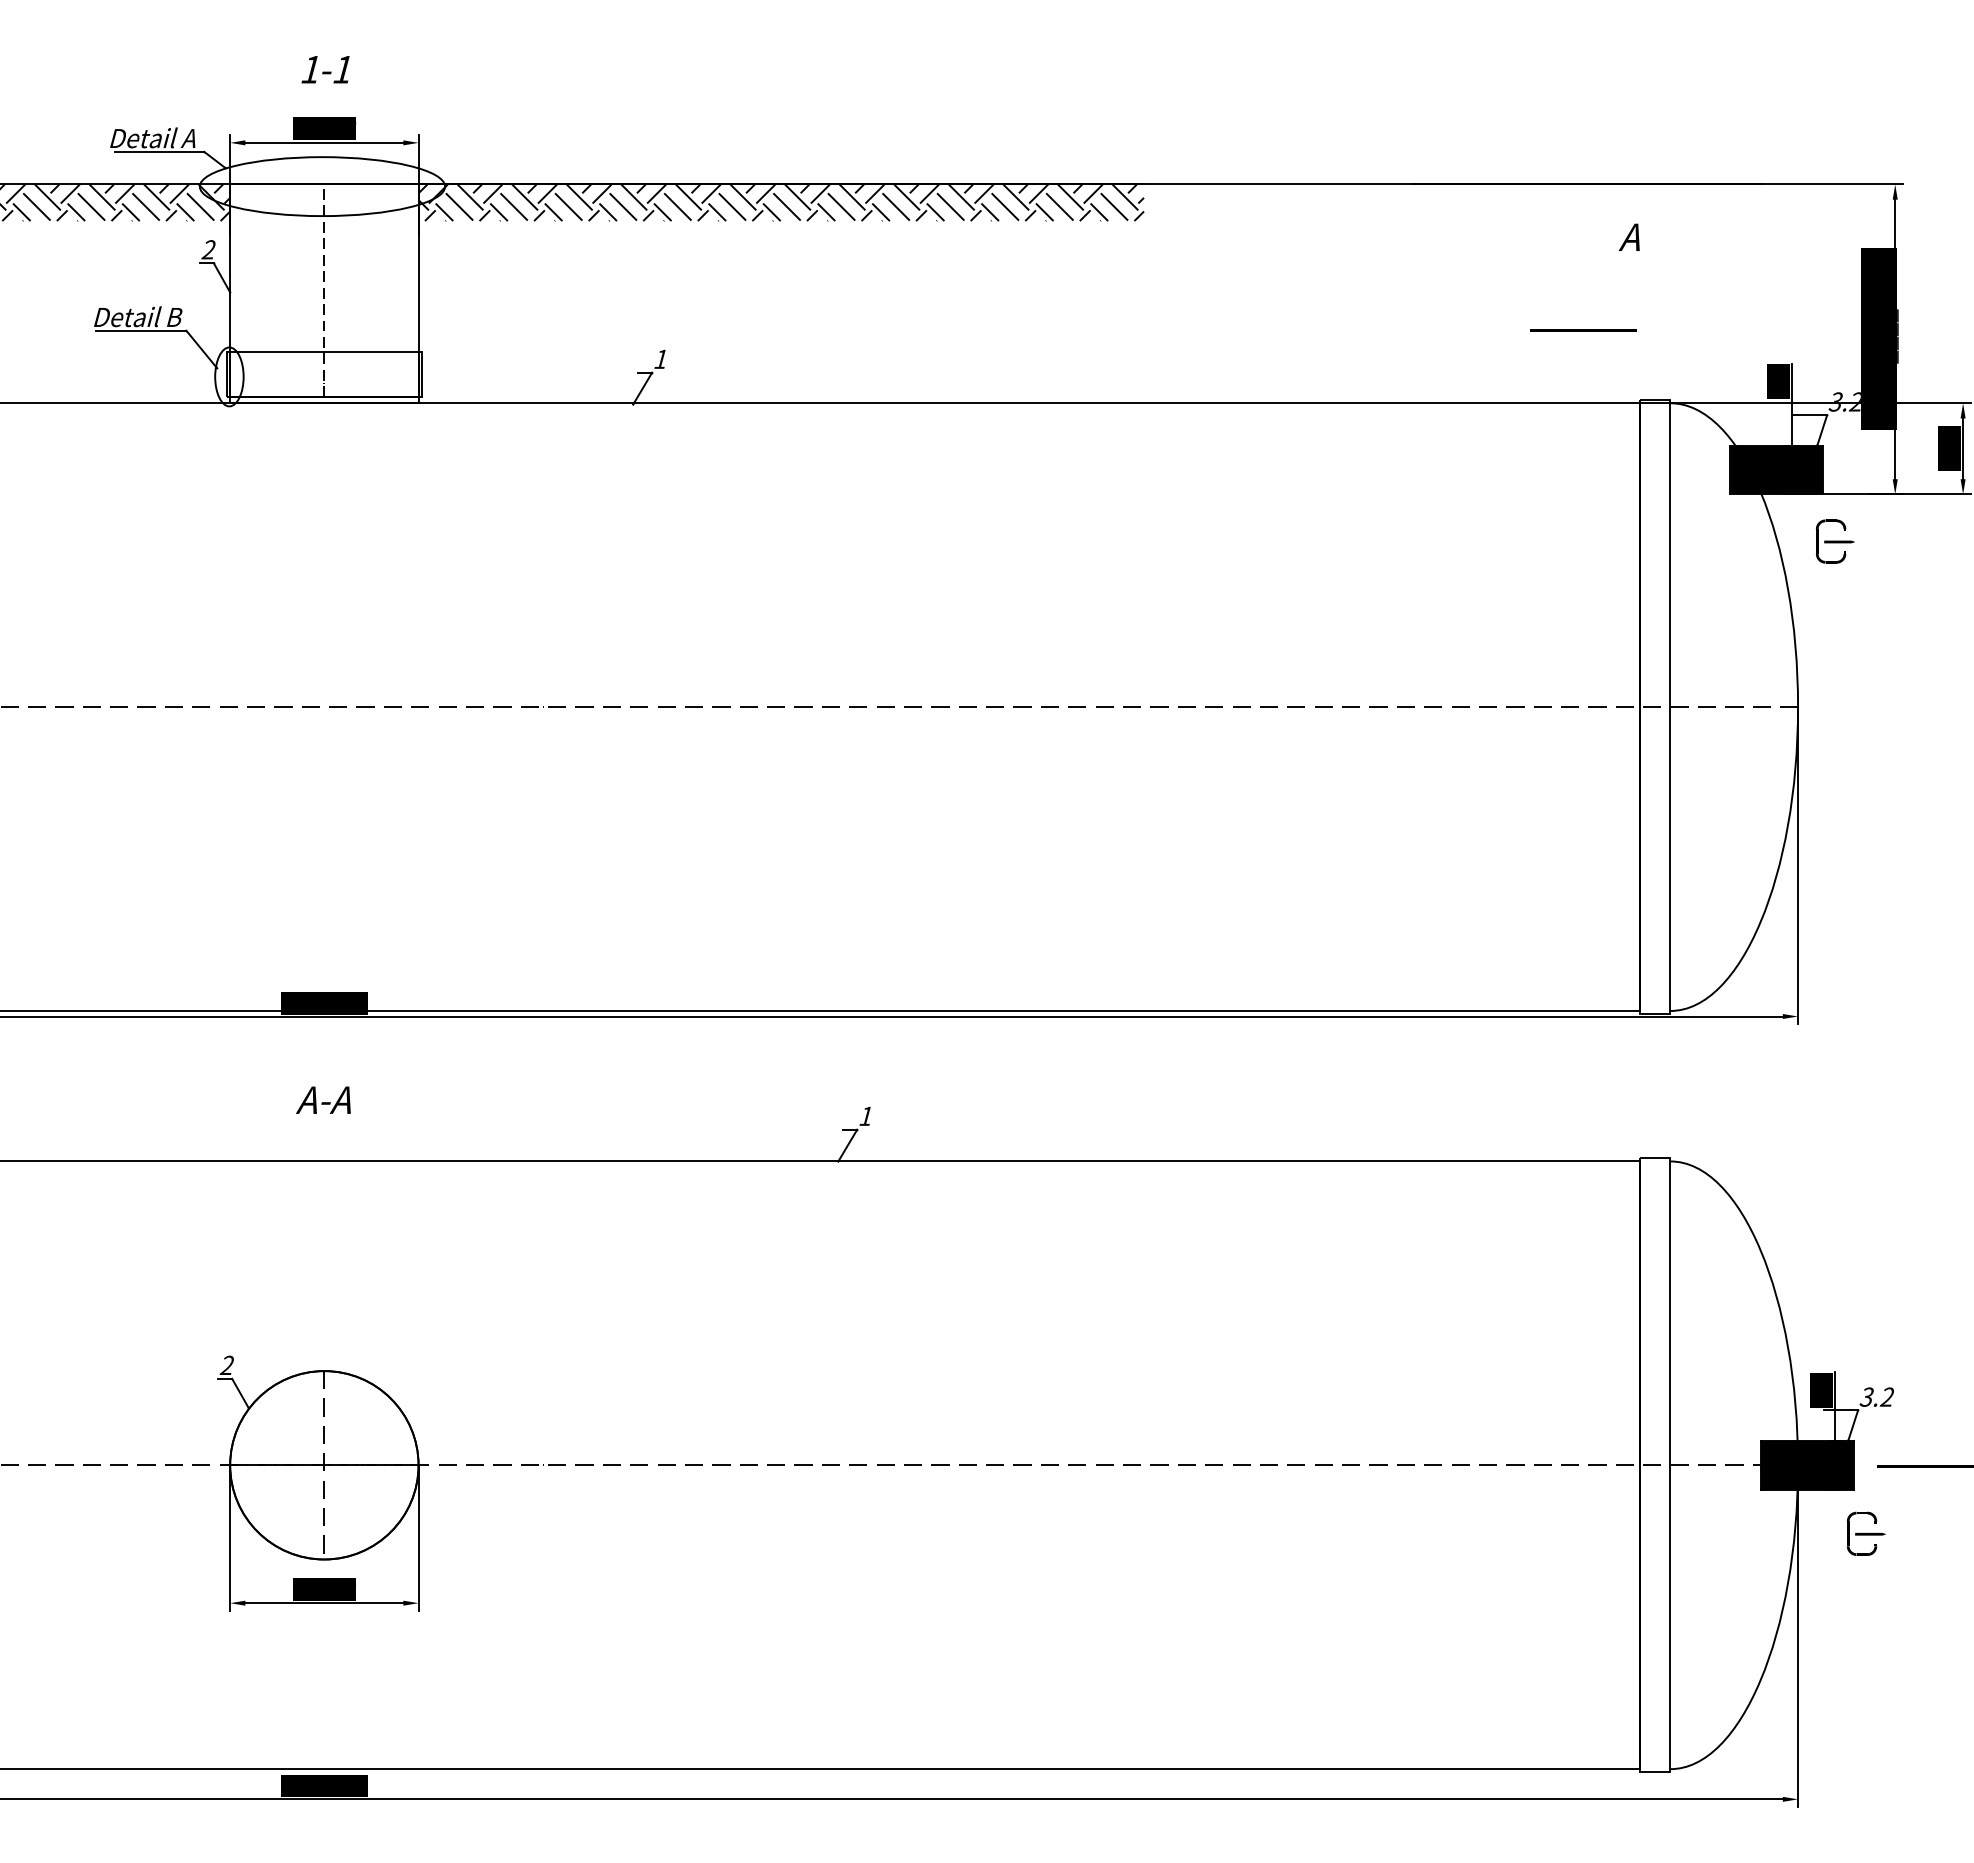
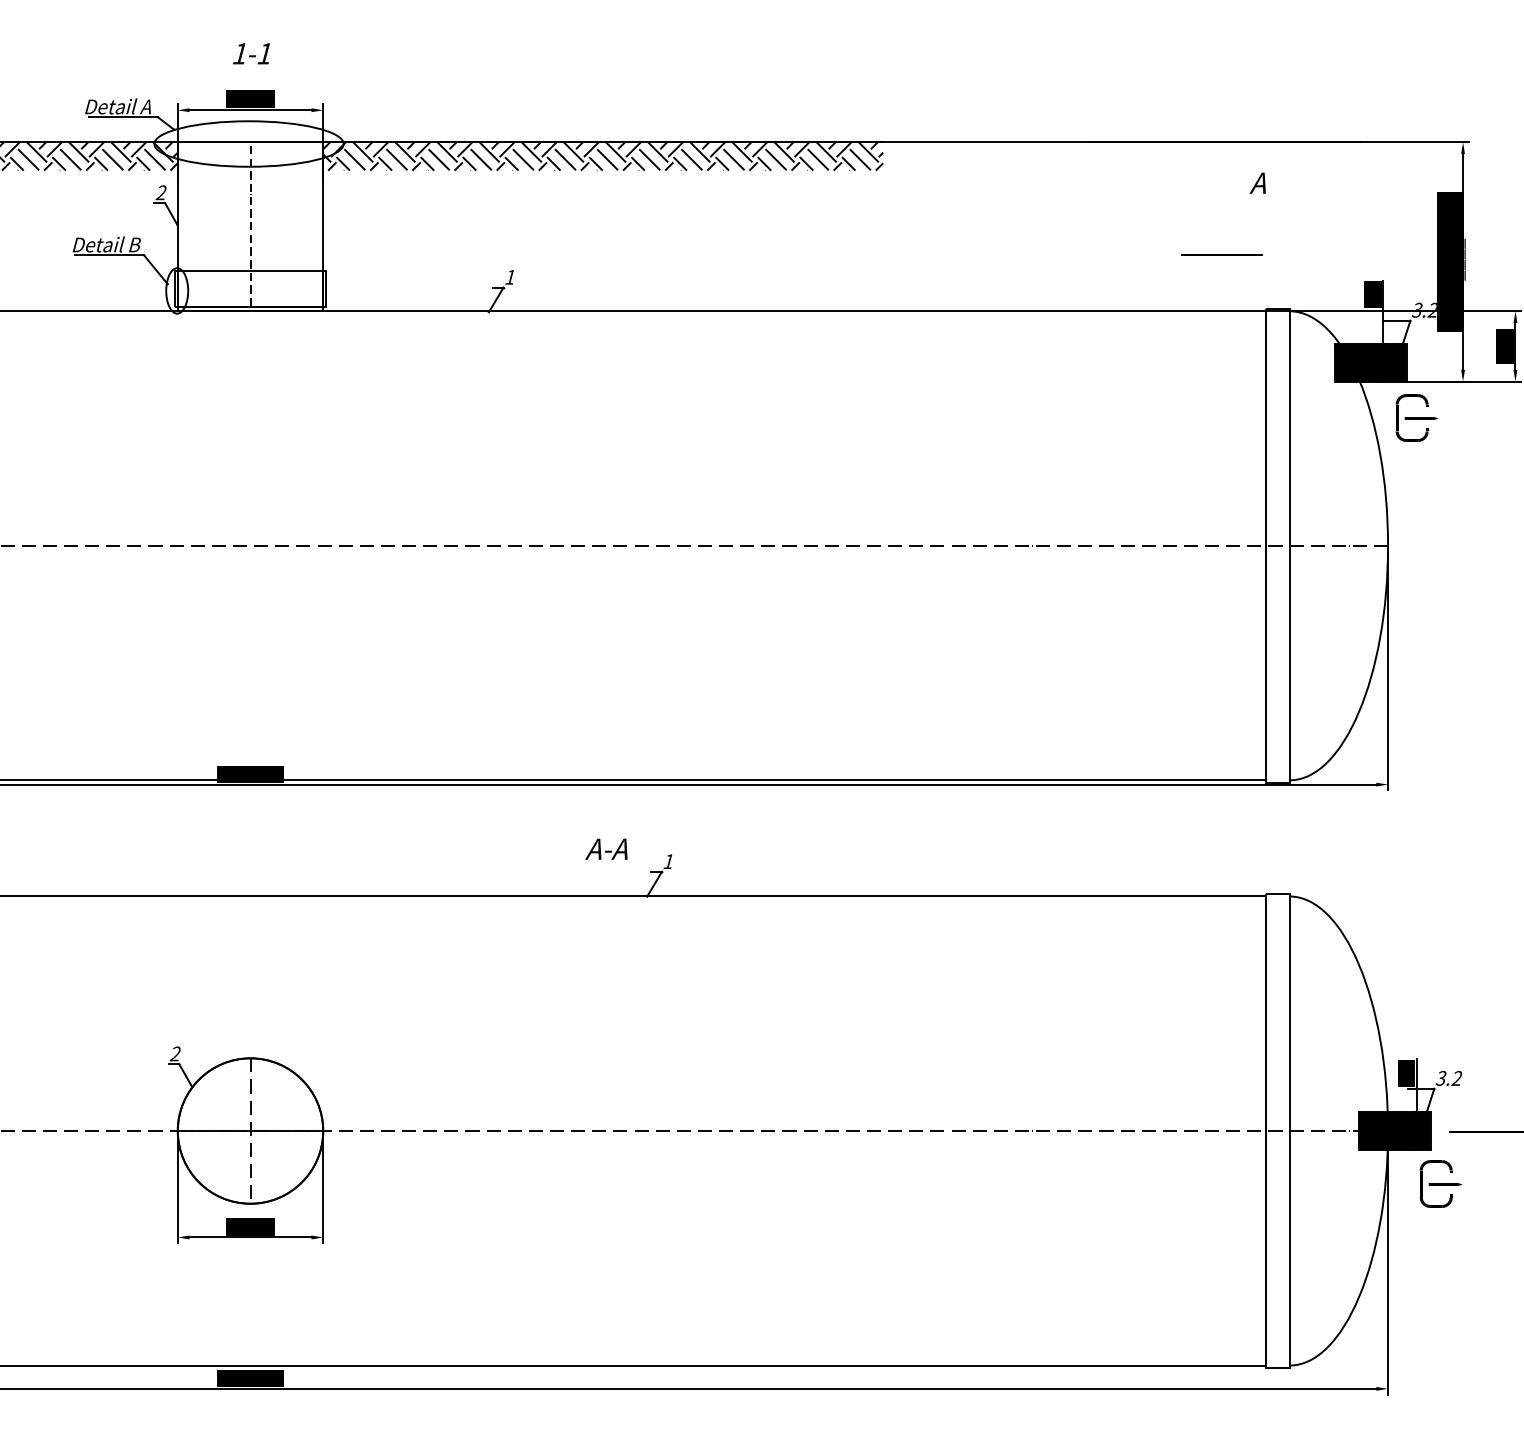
part: (1835, 541) -> (1416, 417), size x1.4
text: (323, 1099) -> (606, 848), moved
part: (1865, 1533) -> (1440, 1183), size x1.4

